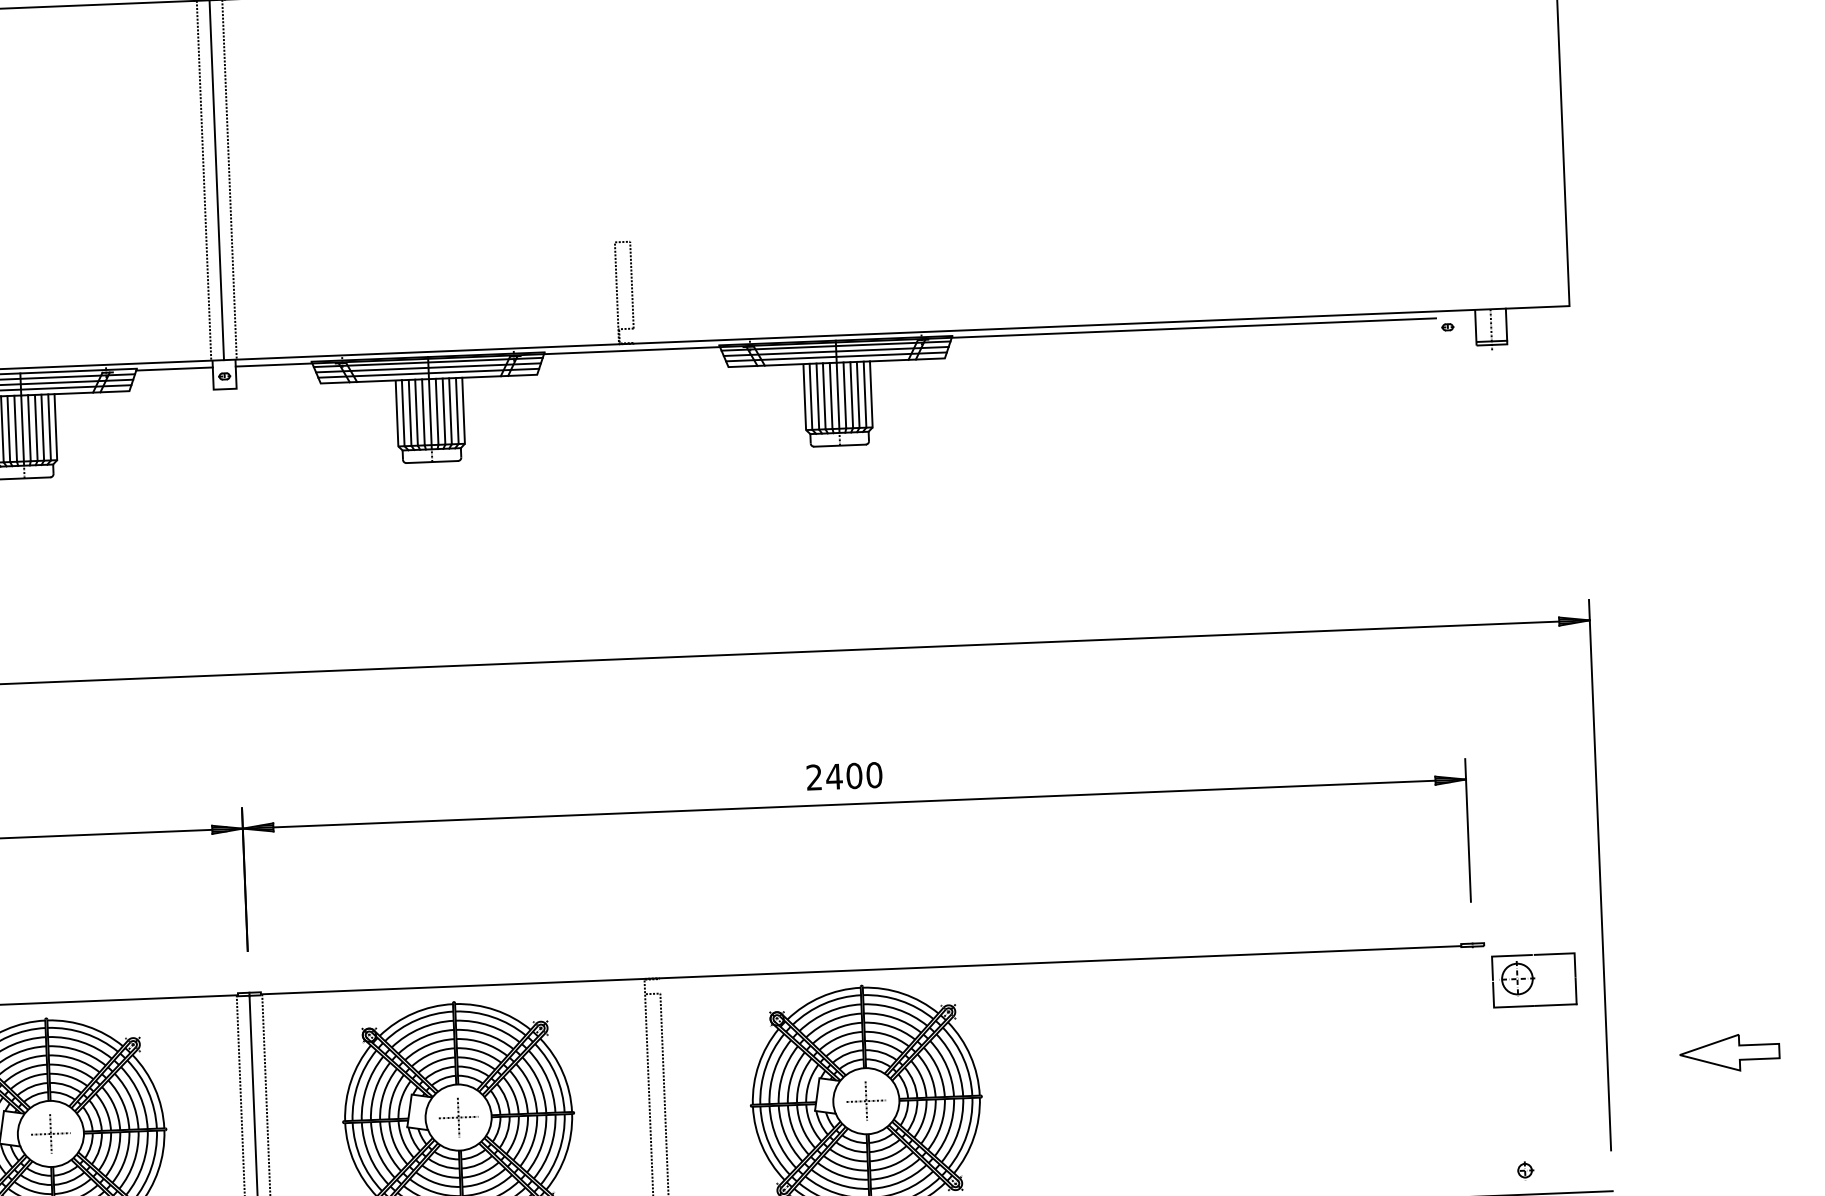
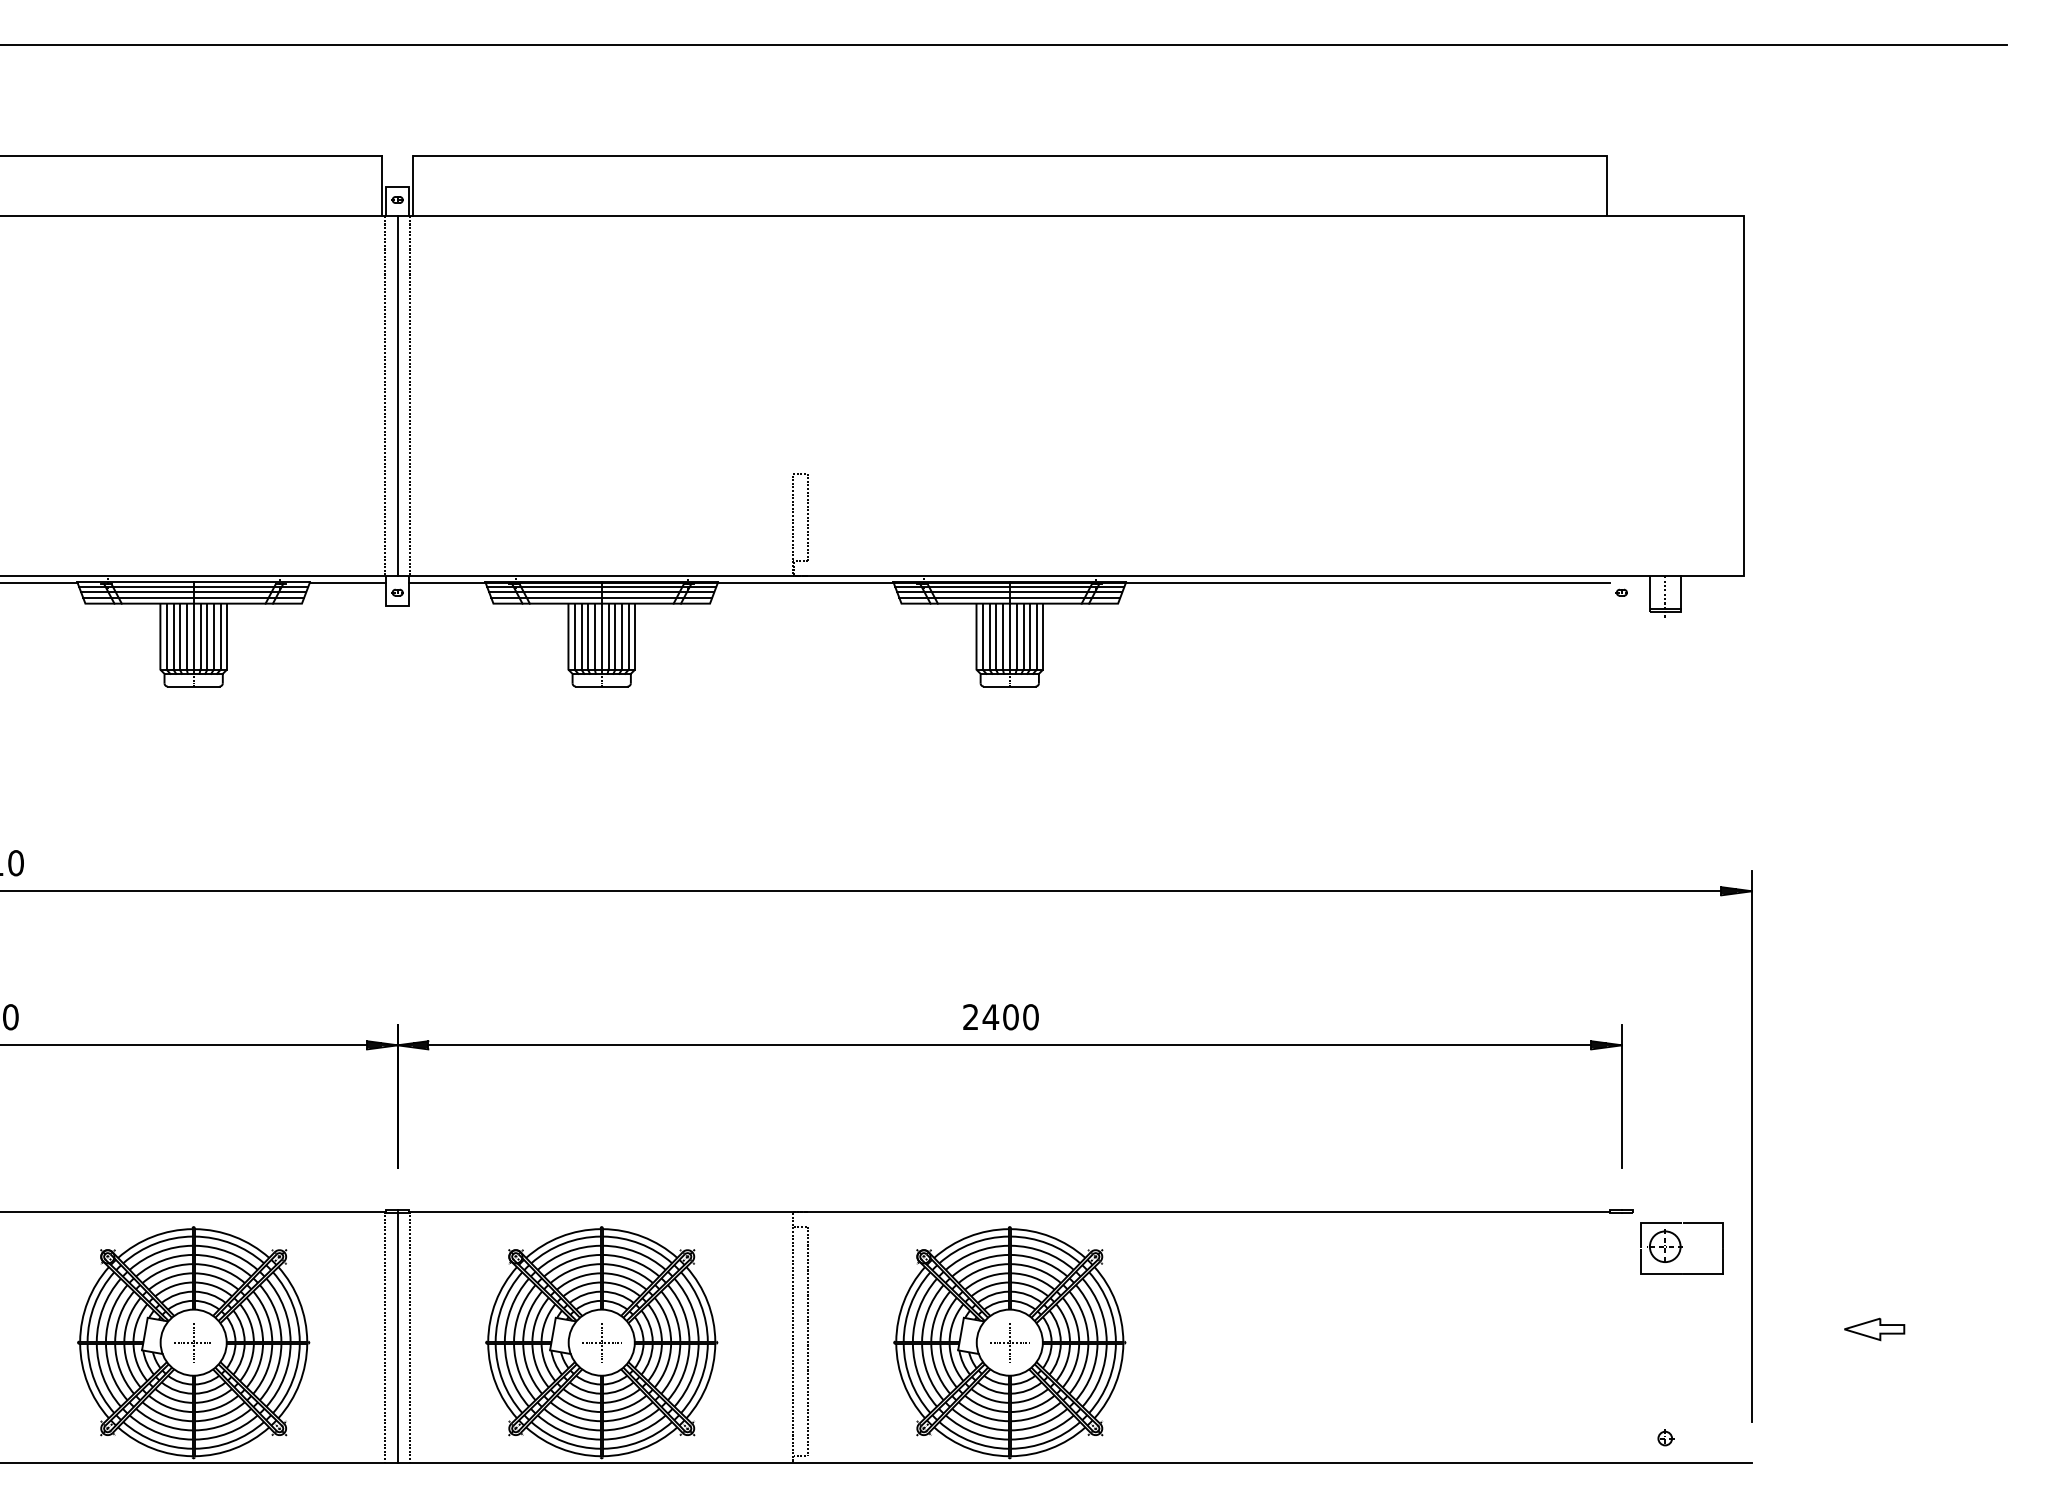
part: (1729, 1053) -> (1874, 1329), size x0.6

